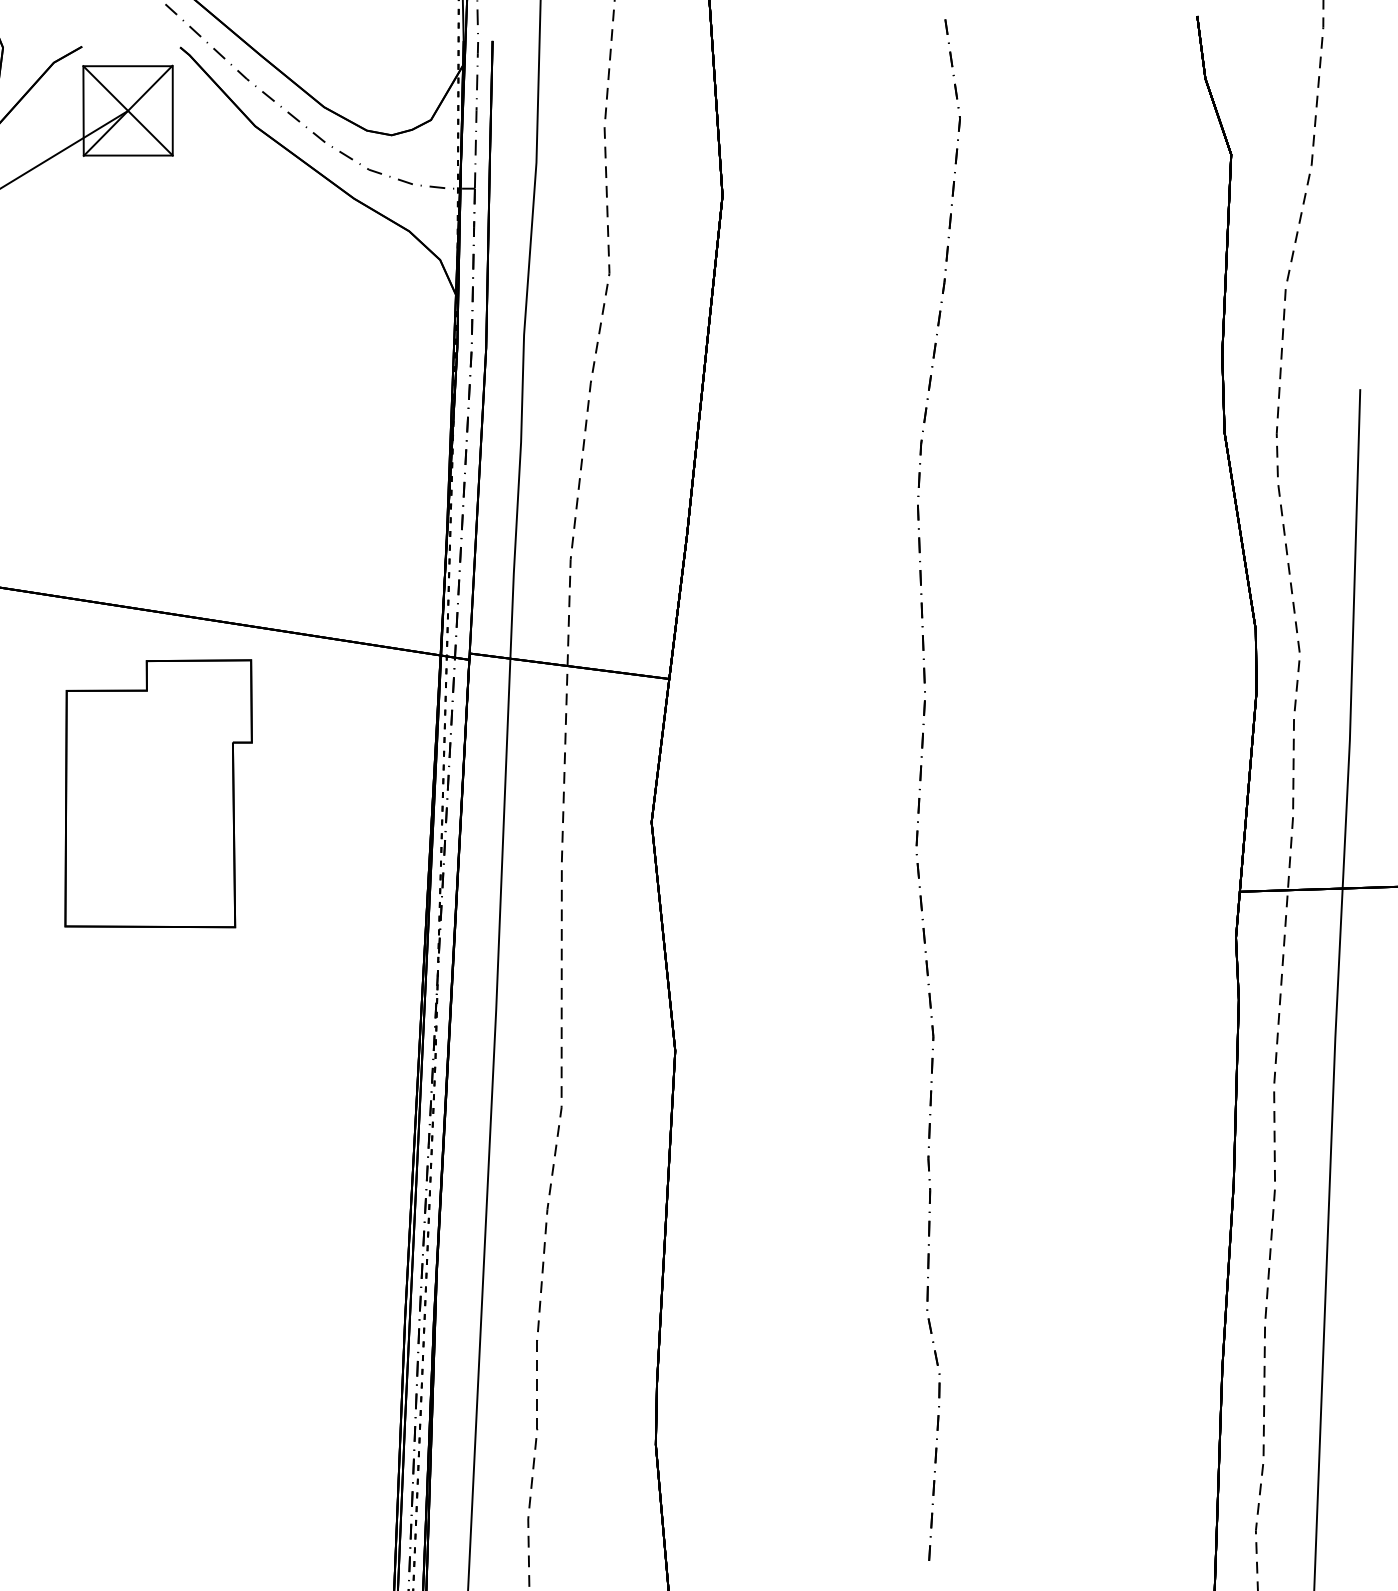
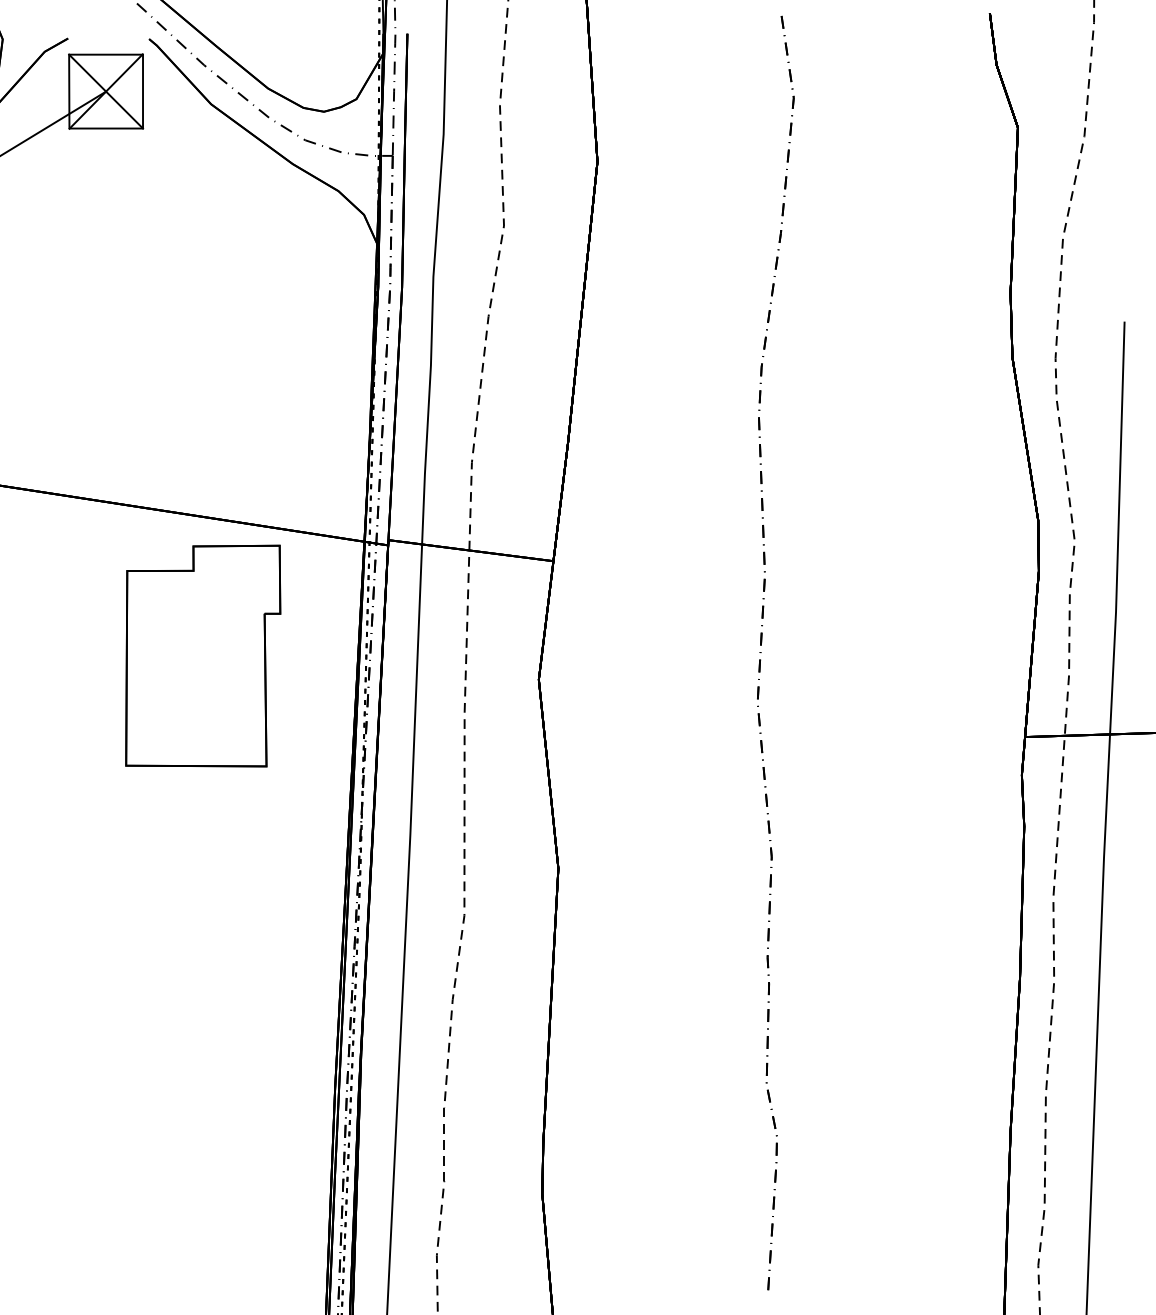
part: (158, 793) -> (203, 655), moved

